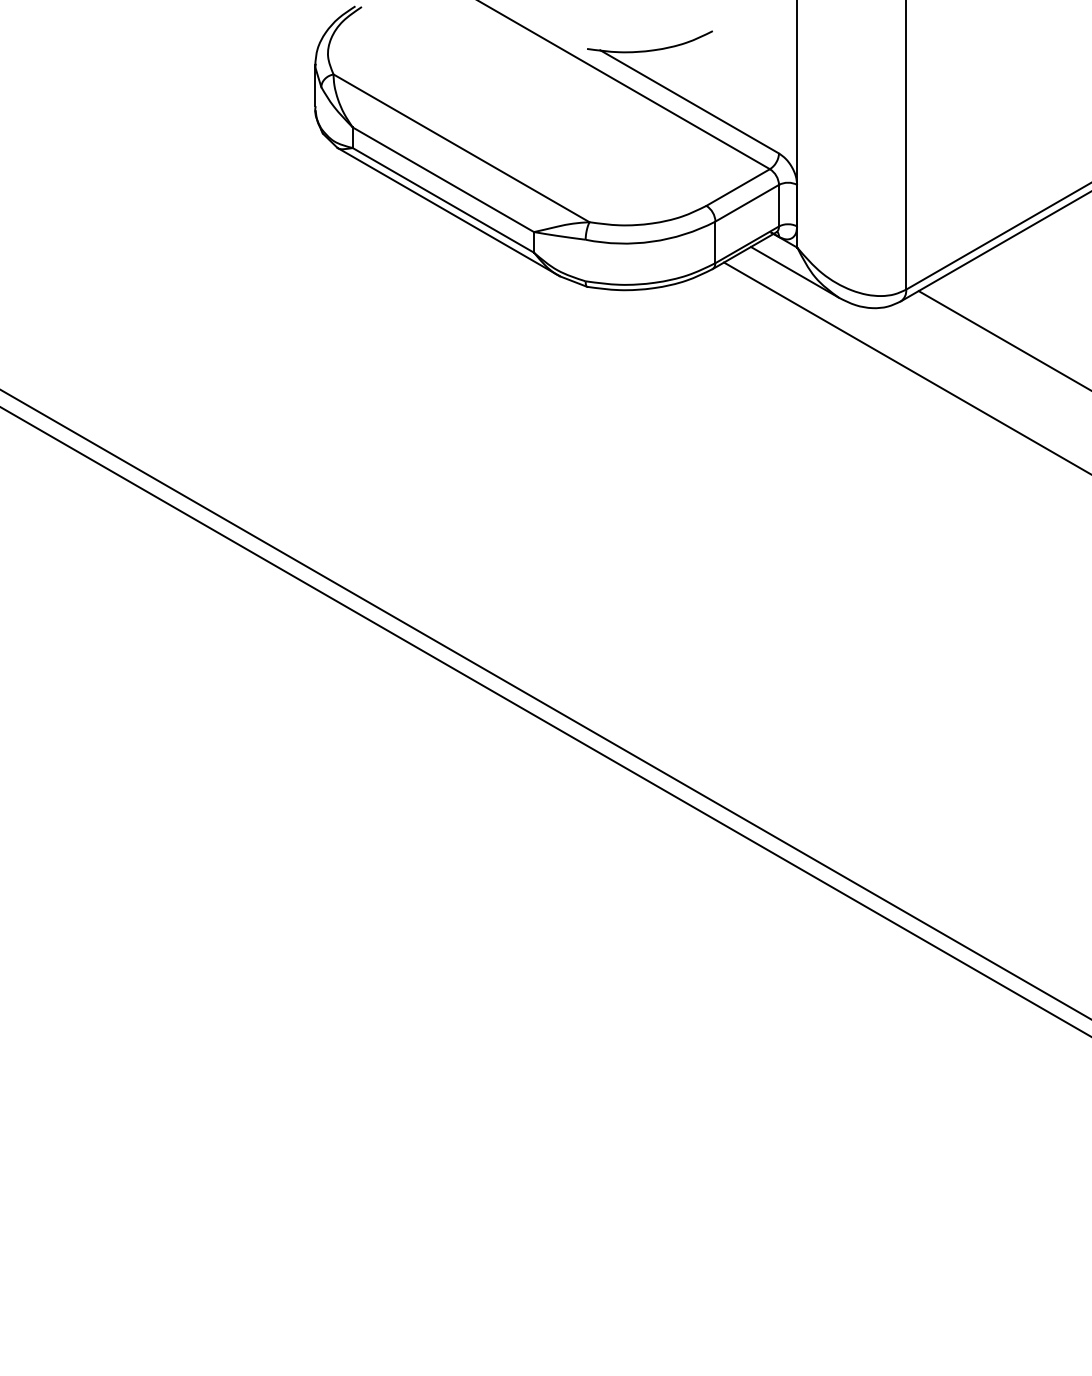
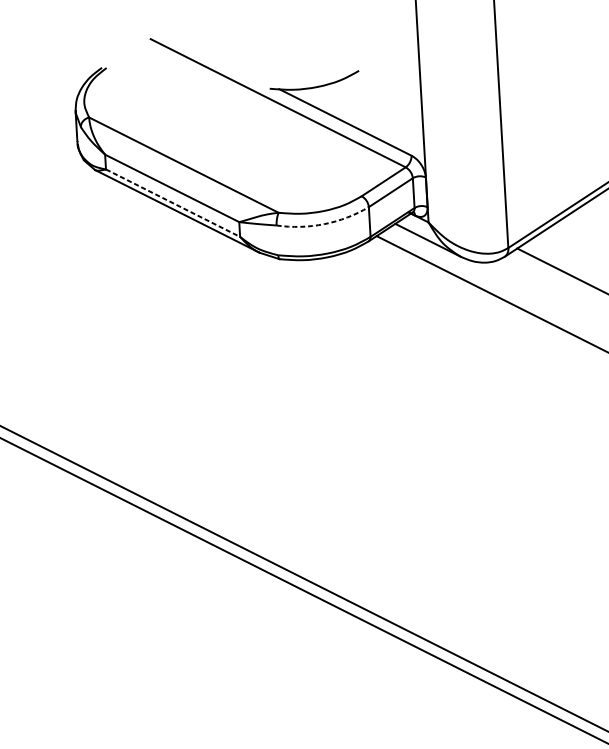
line: (443, 200) -> (173, 203), solid -> dashed
arc: (652, 241) -> (324, 224), solid -> dashed

